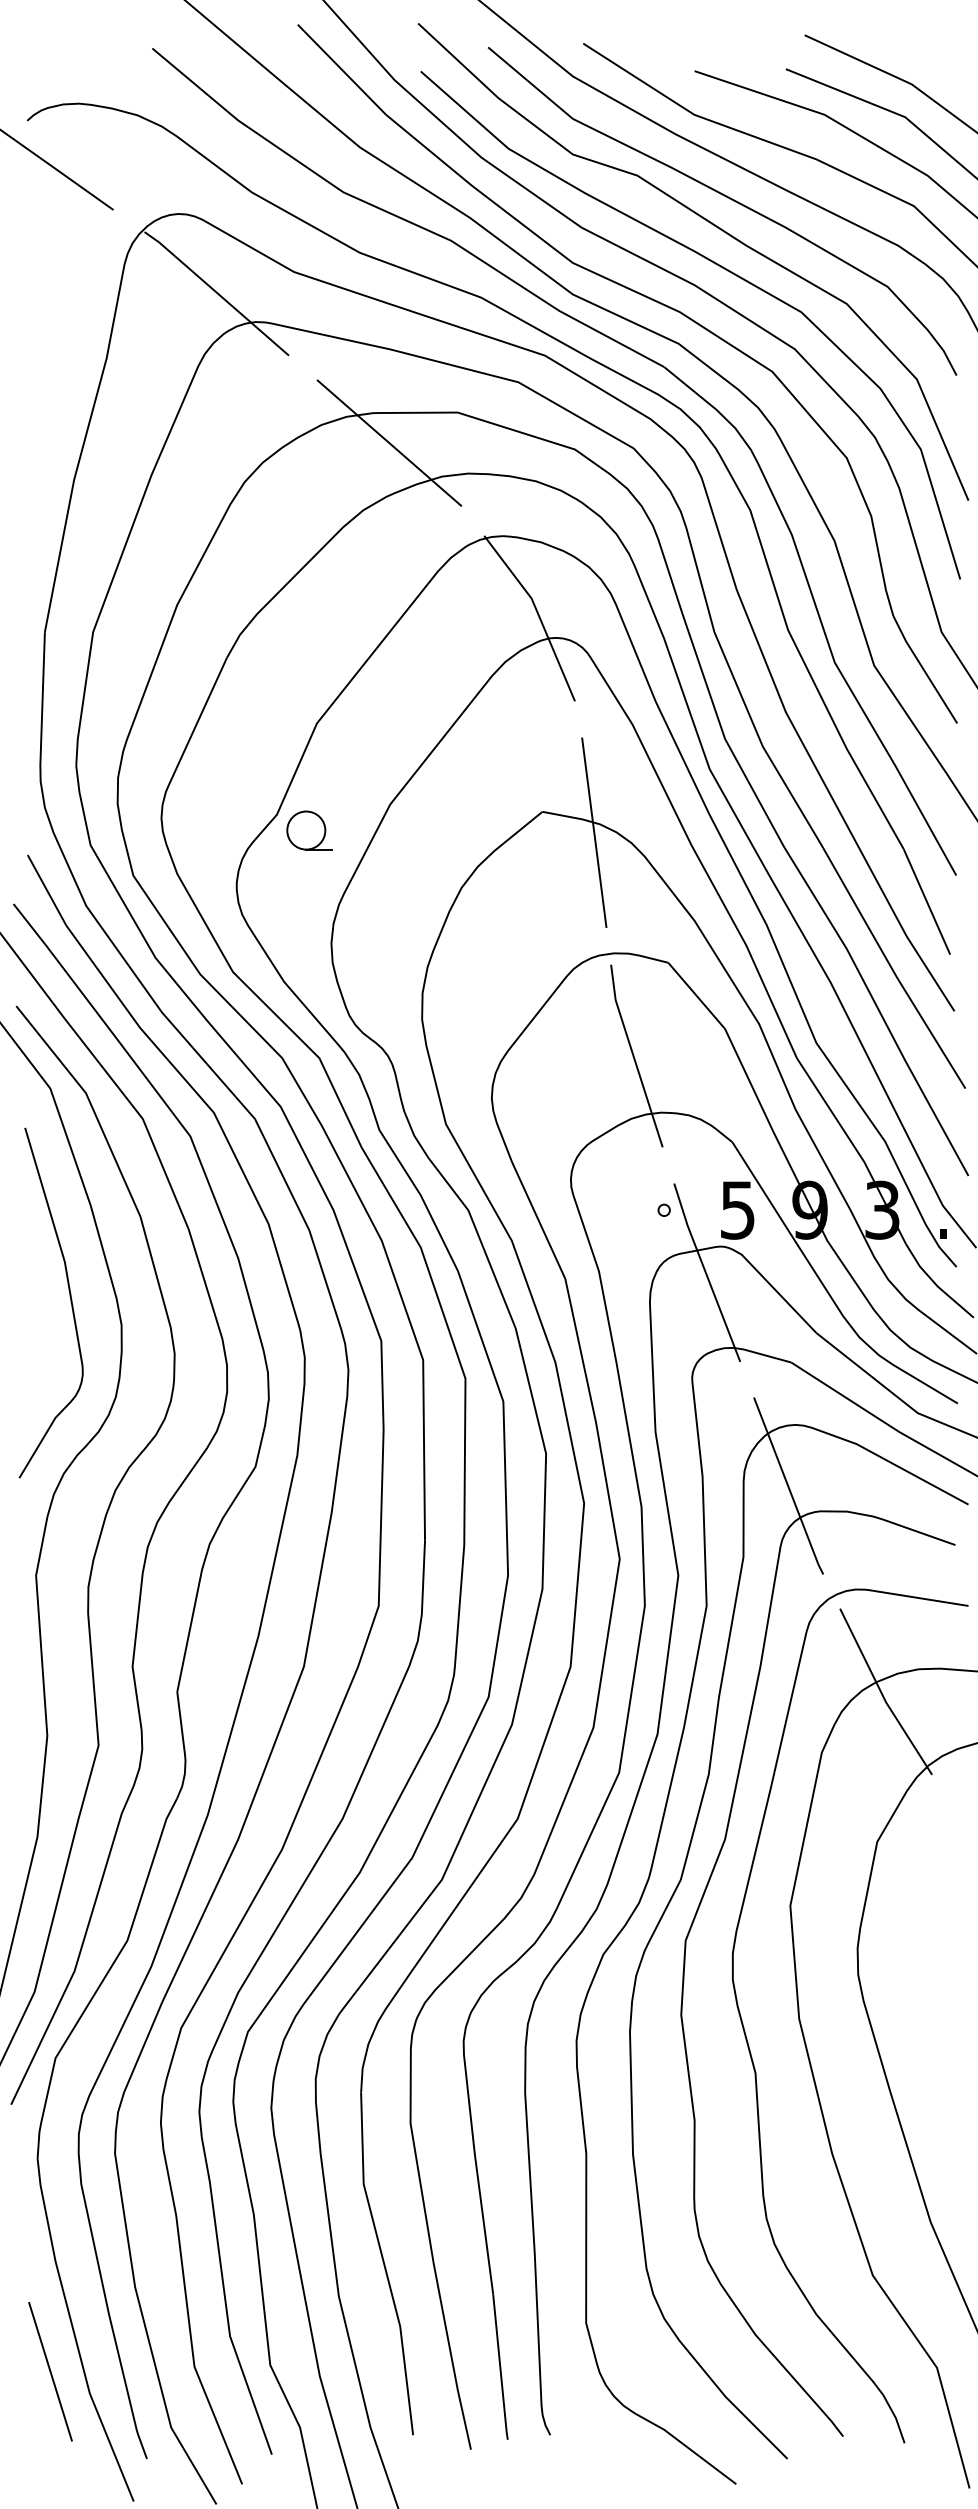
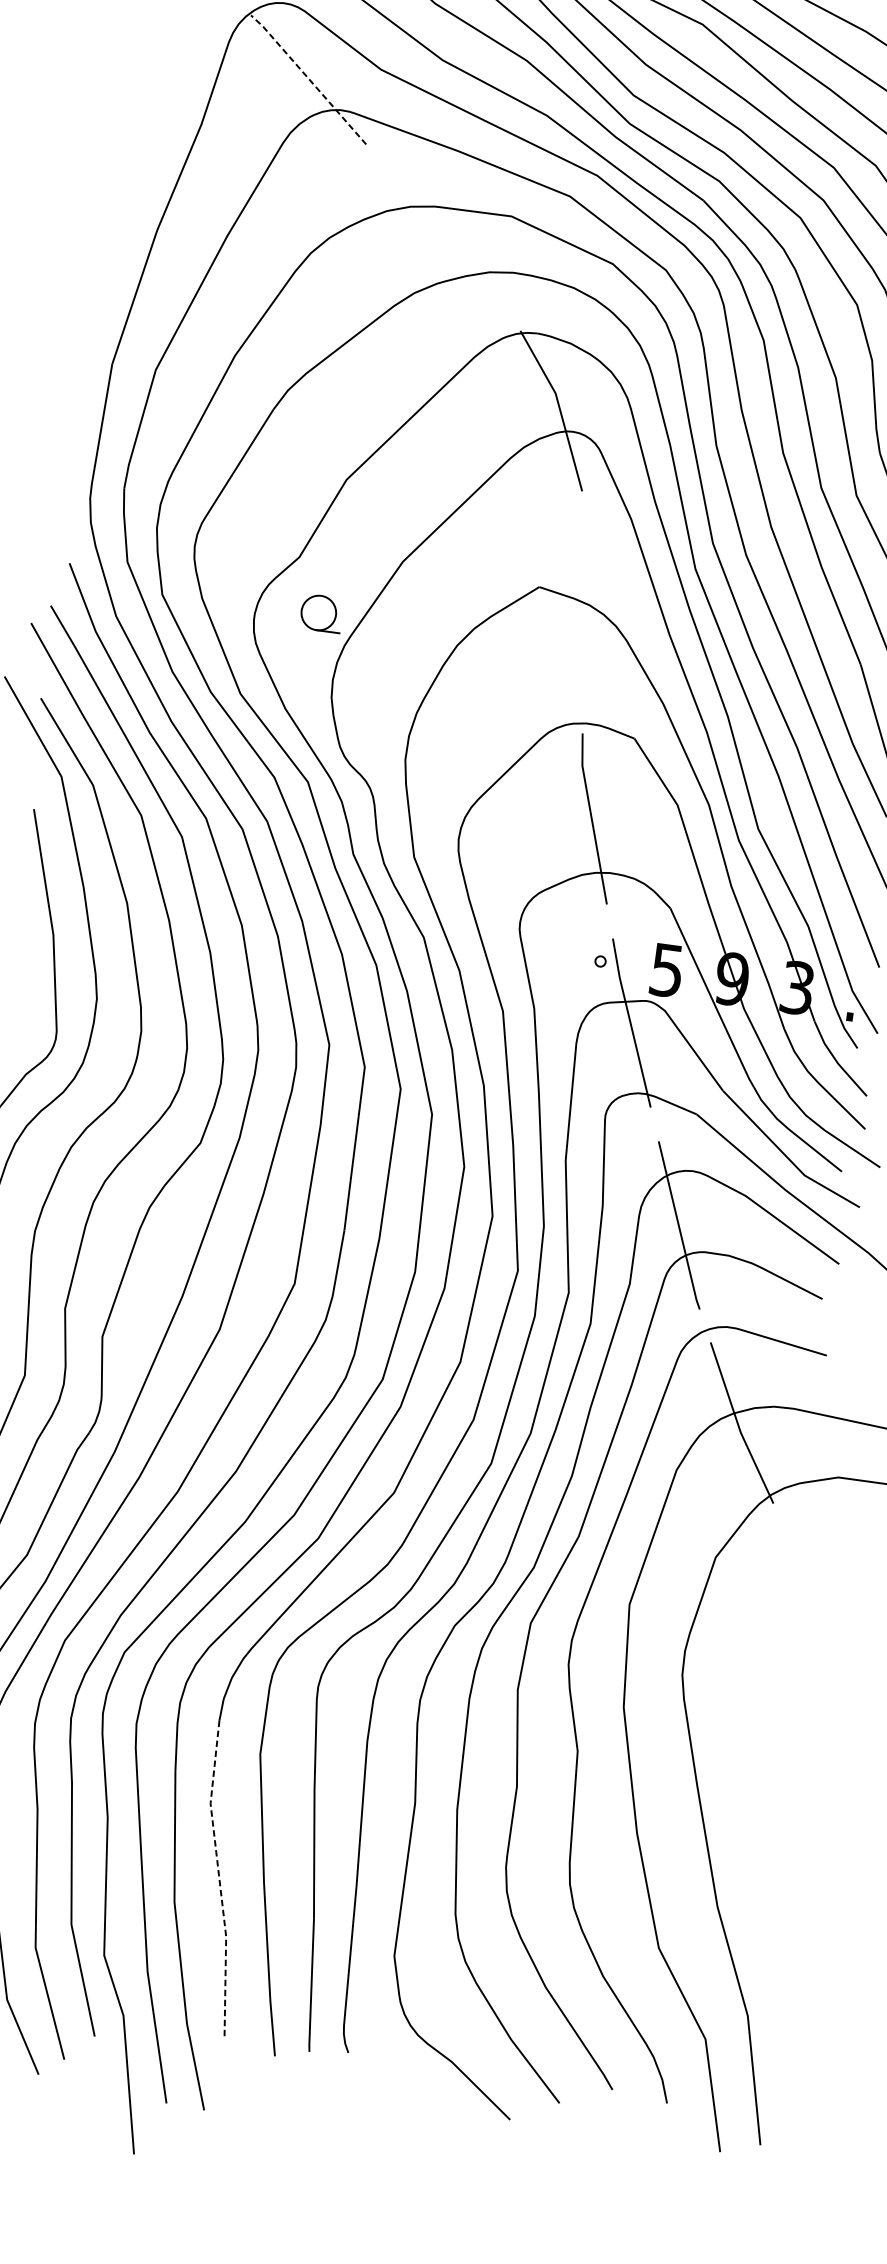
line: (216, 292) -> (308, 78), solid -> dashed
line: (389, 442) -> (446, 235), removed
part: (309, 830) -> (321, 613), moved
line: (594, 832) -> (583, 612), removed
line: (384, 2263) -> (219, 1877), solid -> dashed

